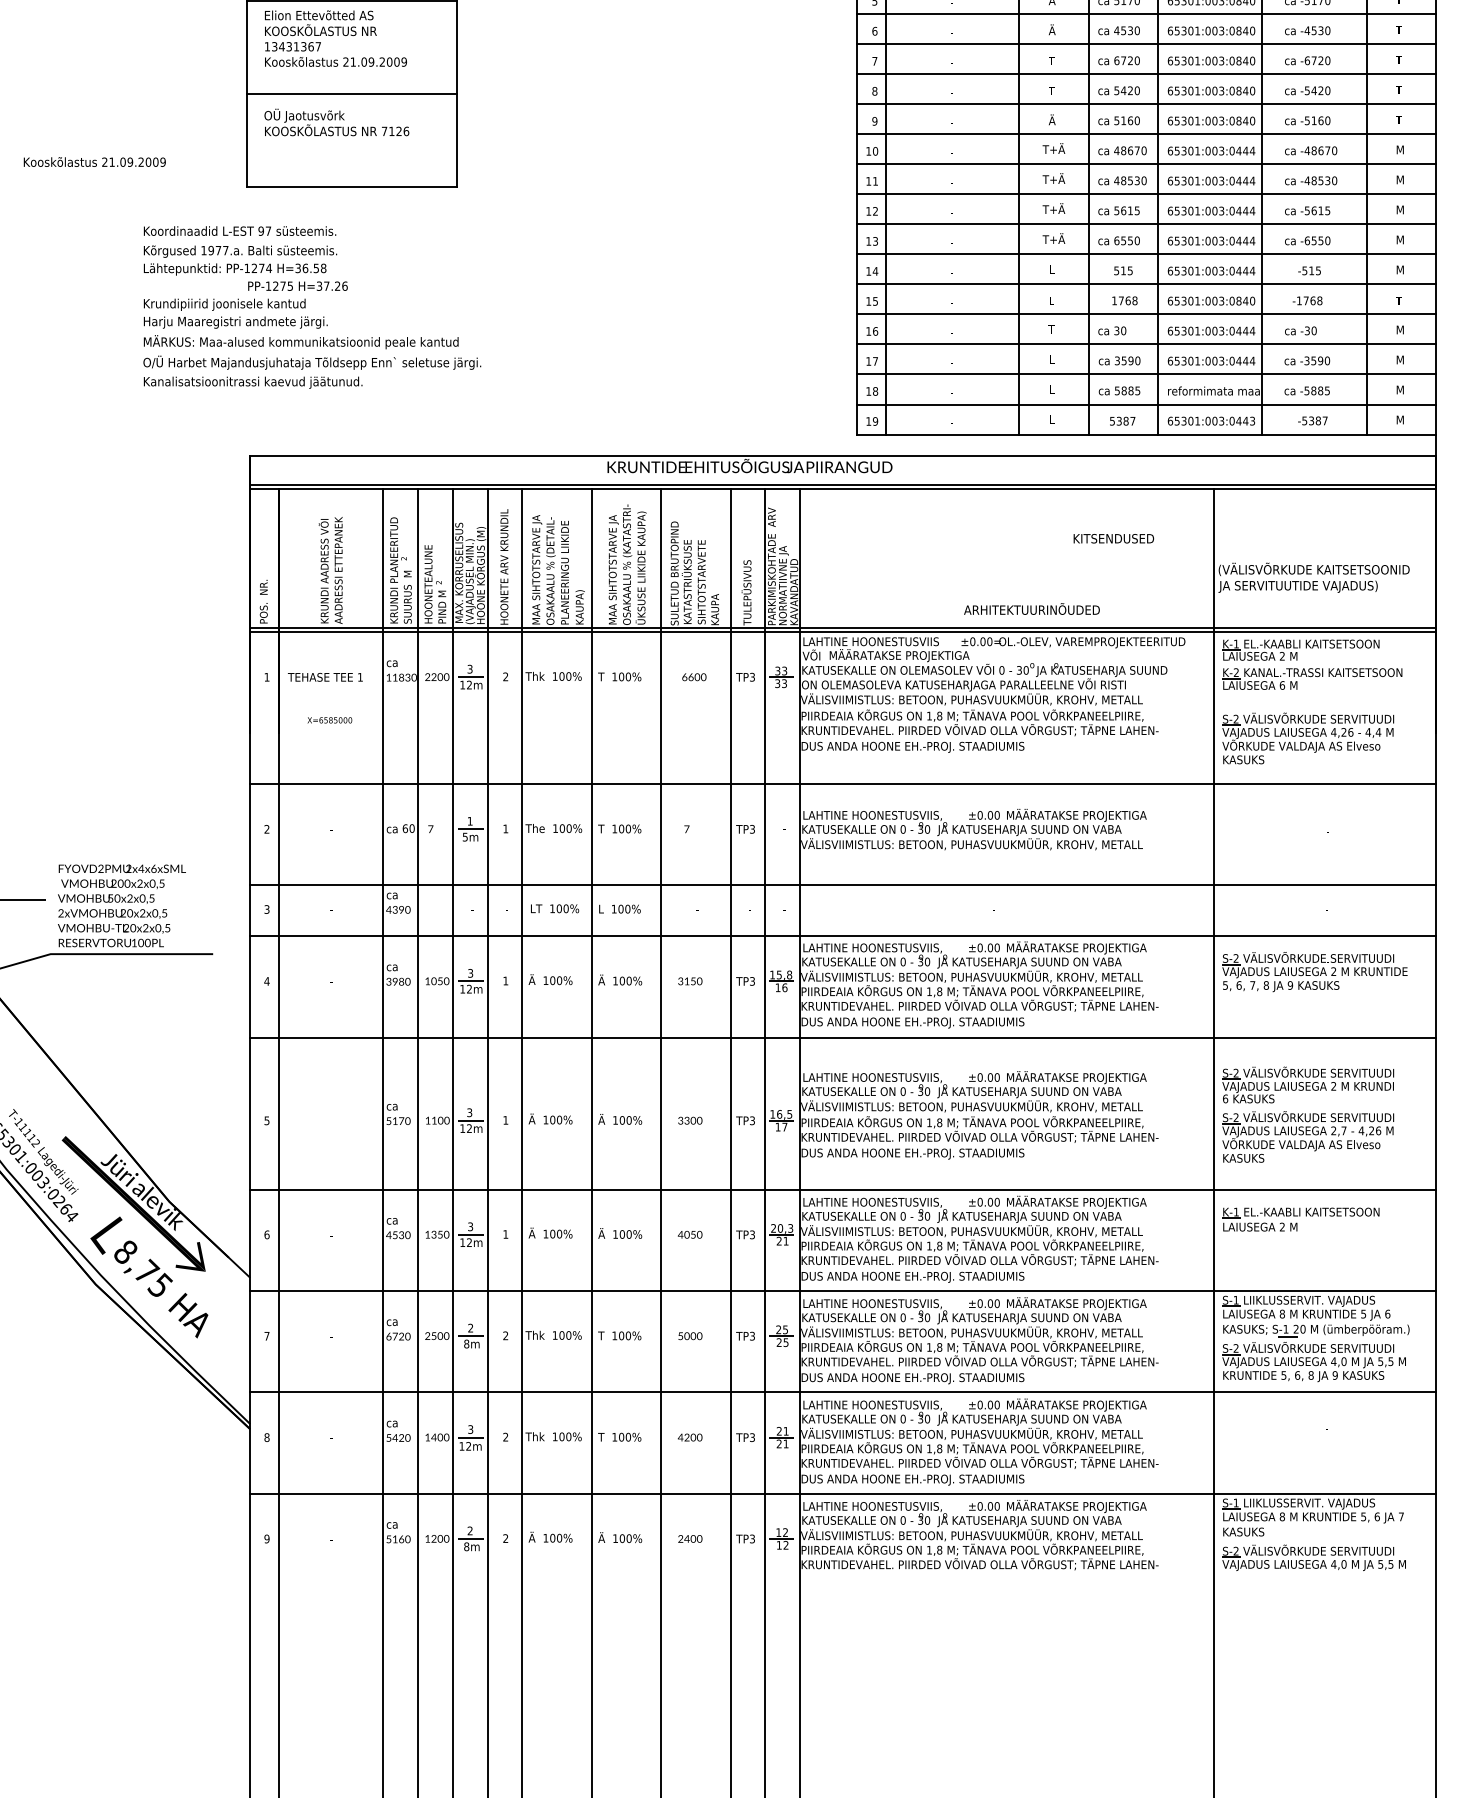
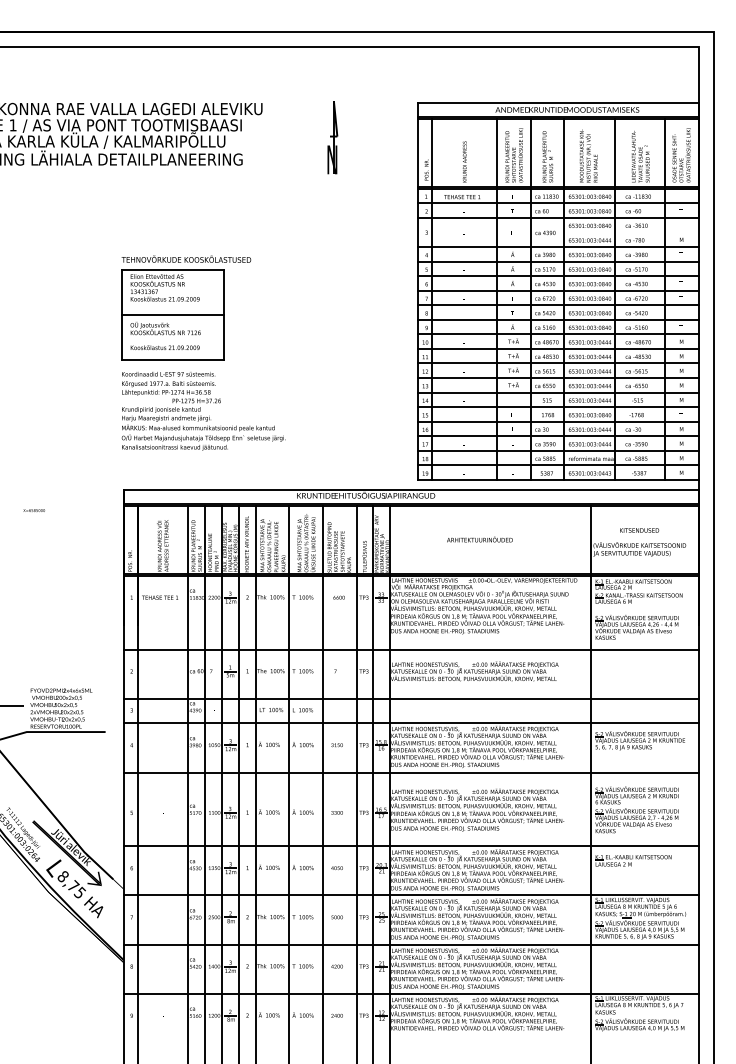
text: (93, 161) -> (164, 347), moved
text: (311, 307) -> (203, 411), moved
text: (1113, 538) -> (639, 530), moved
text: (1031, 608) -> (479, 539), moved
text: (328, 720) -> (33, 510), moved

